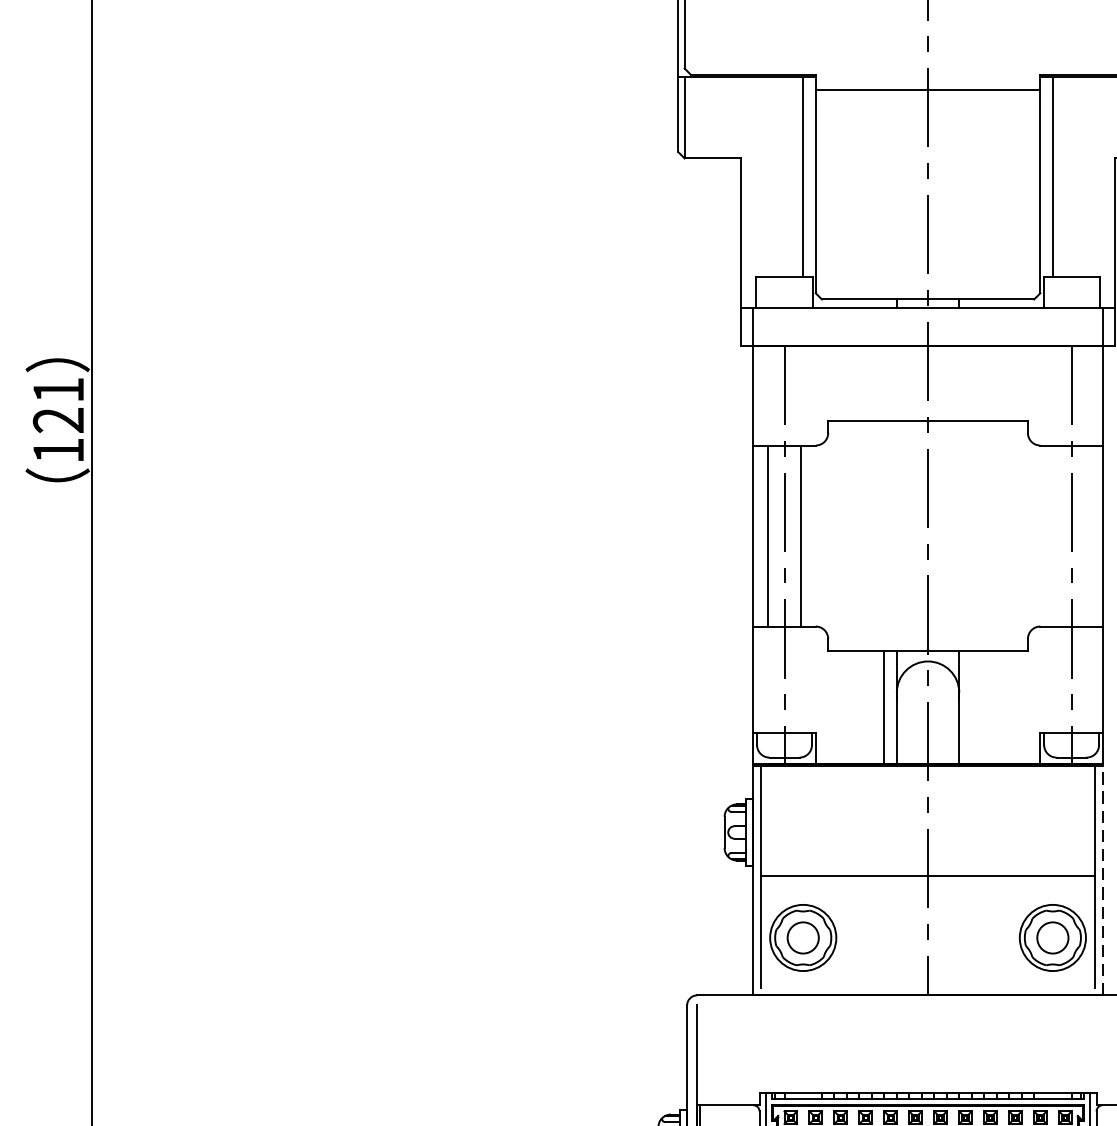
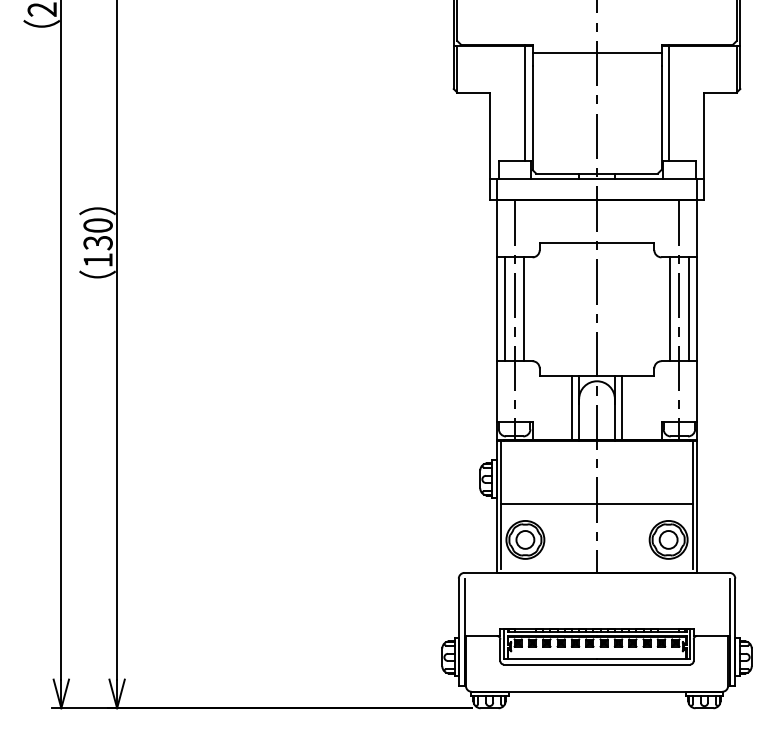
text: (57, 405) -> (97, 234), 121 -> 130
line: (1056, 536) -> (670, 309), added
line: (1087, 536) -> (688, 309), added
line: (972, 707) -> (622, 407), added
line: (1103, 881) -> (697, 507), dashed -> solid

